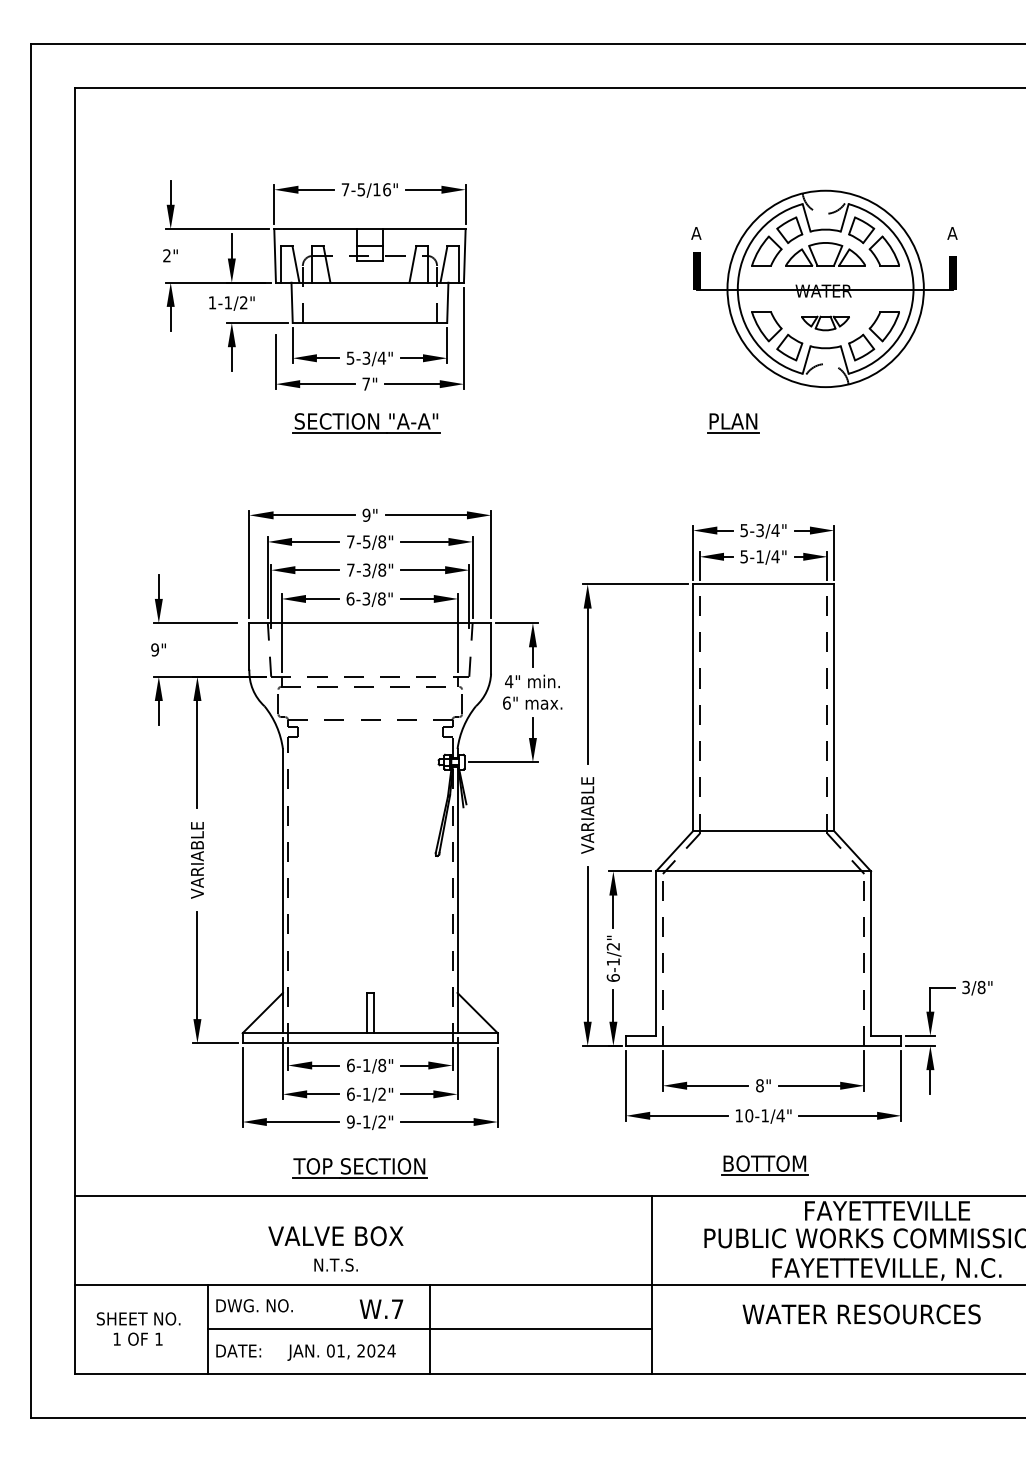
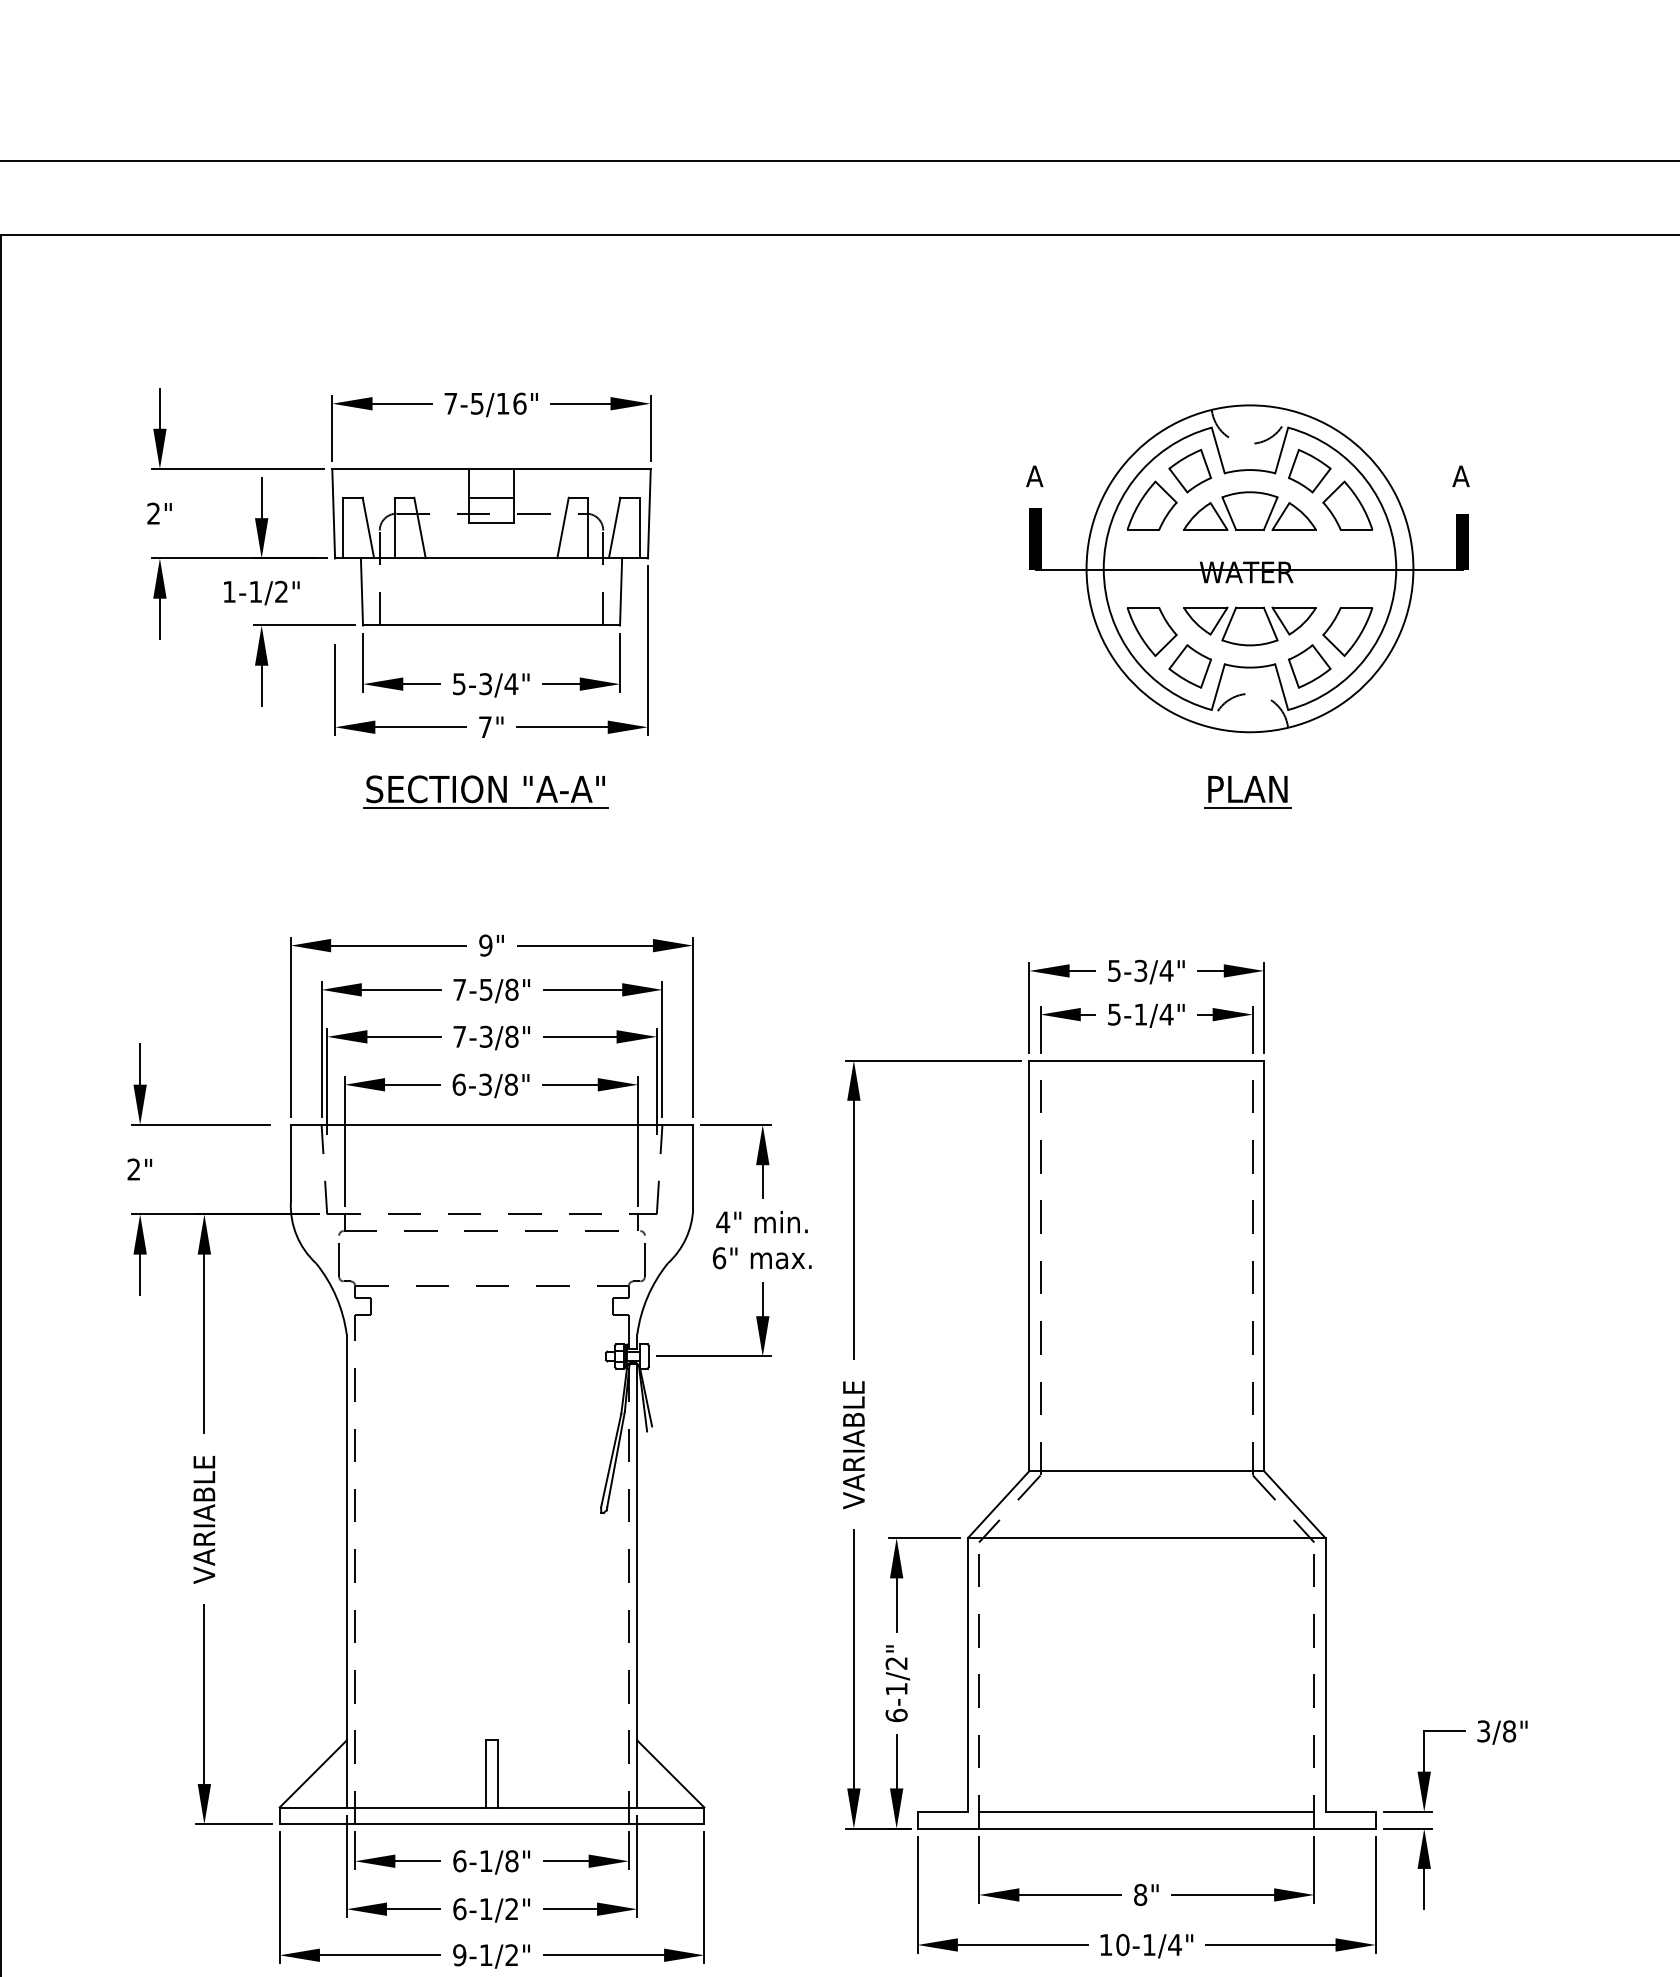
part: (825, 323) -> (1249, 626), size x1.67
part: (733, 423) -> (1248, 792), moved
text: (155, 649) -> (134, 1168), 9" -> 2"
line: (763, 1035) -> (1146, 1811), added

